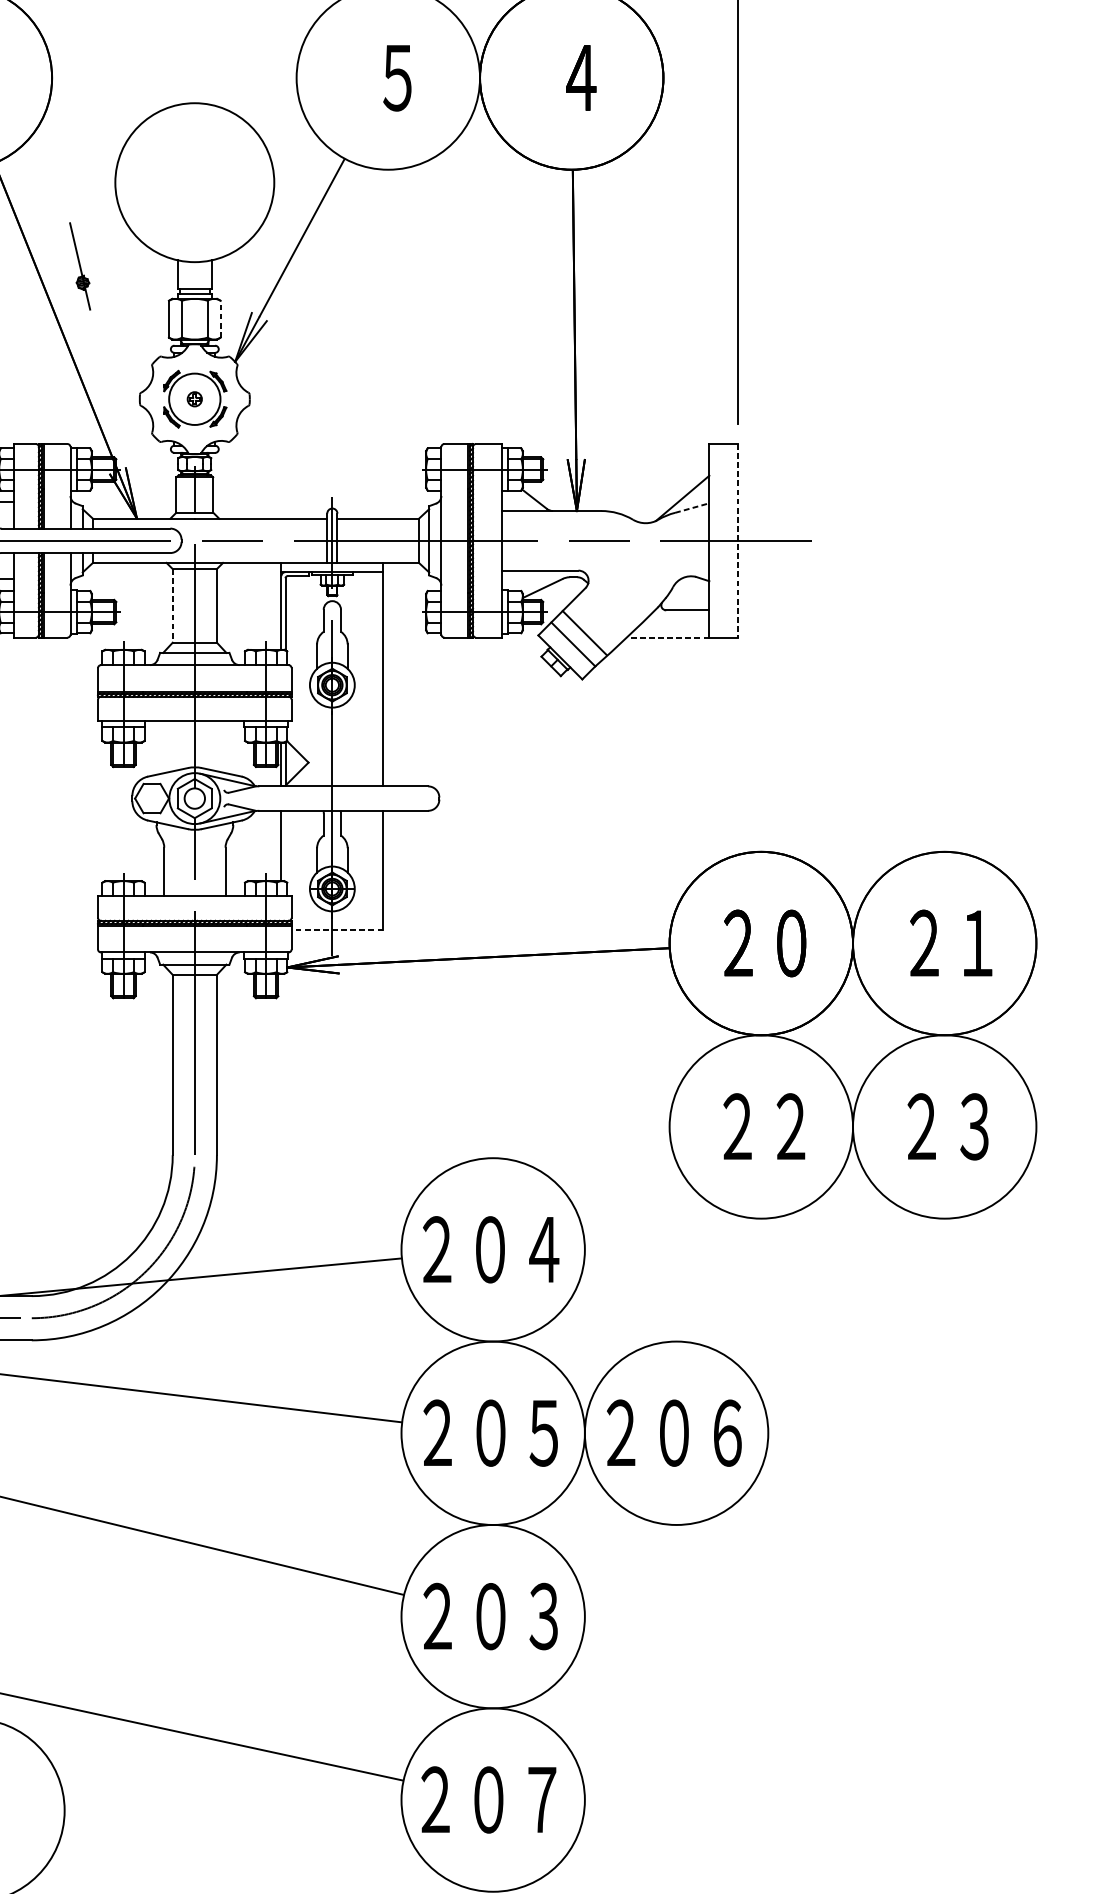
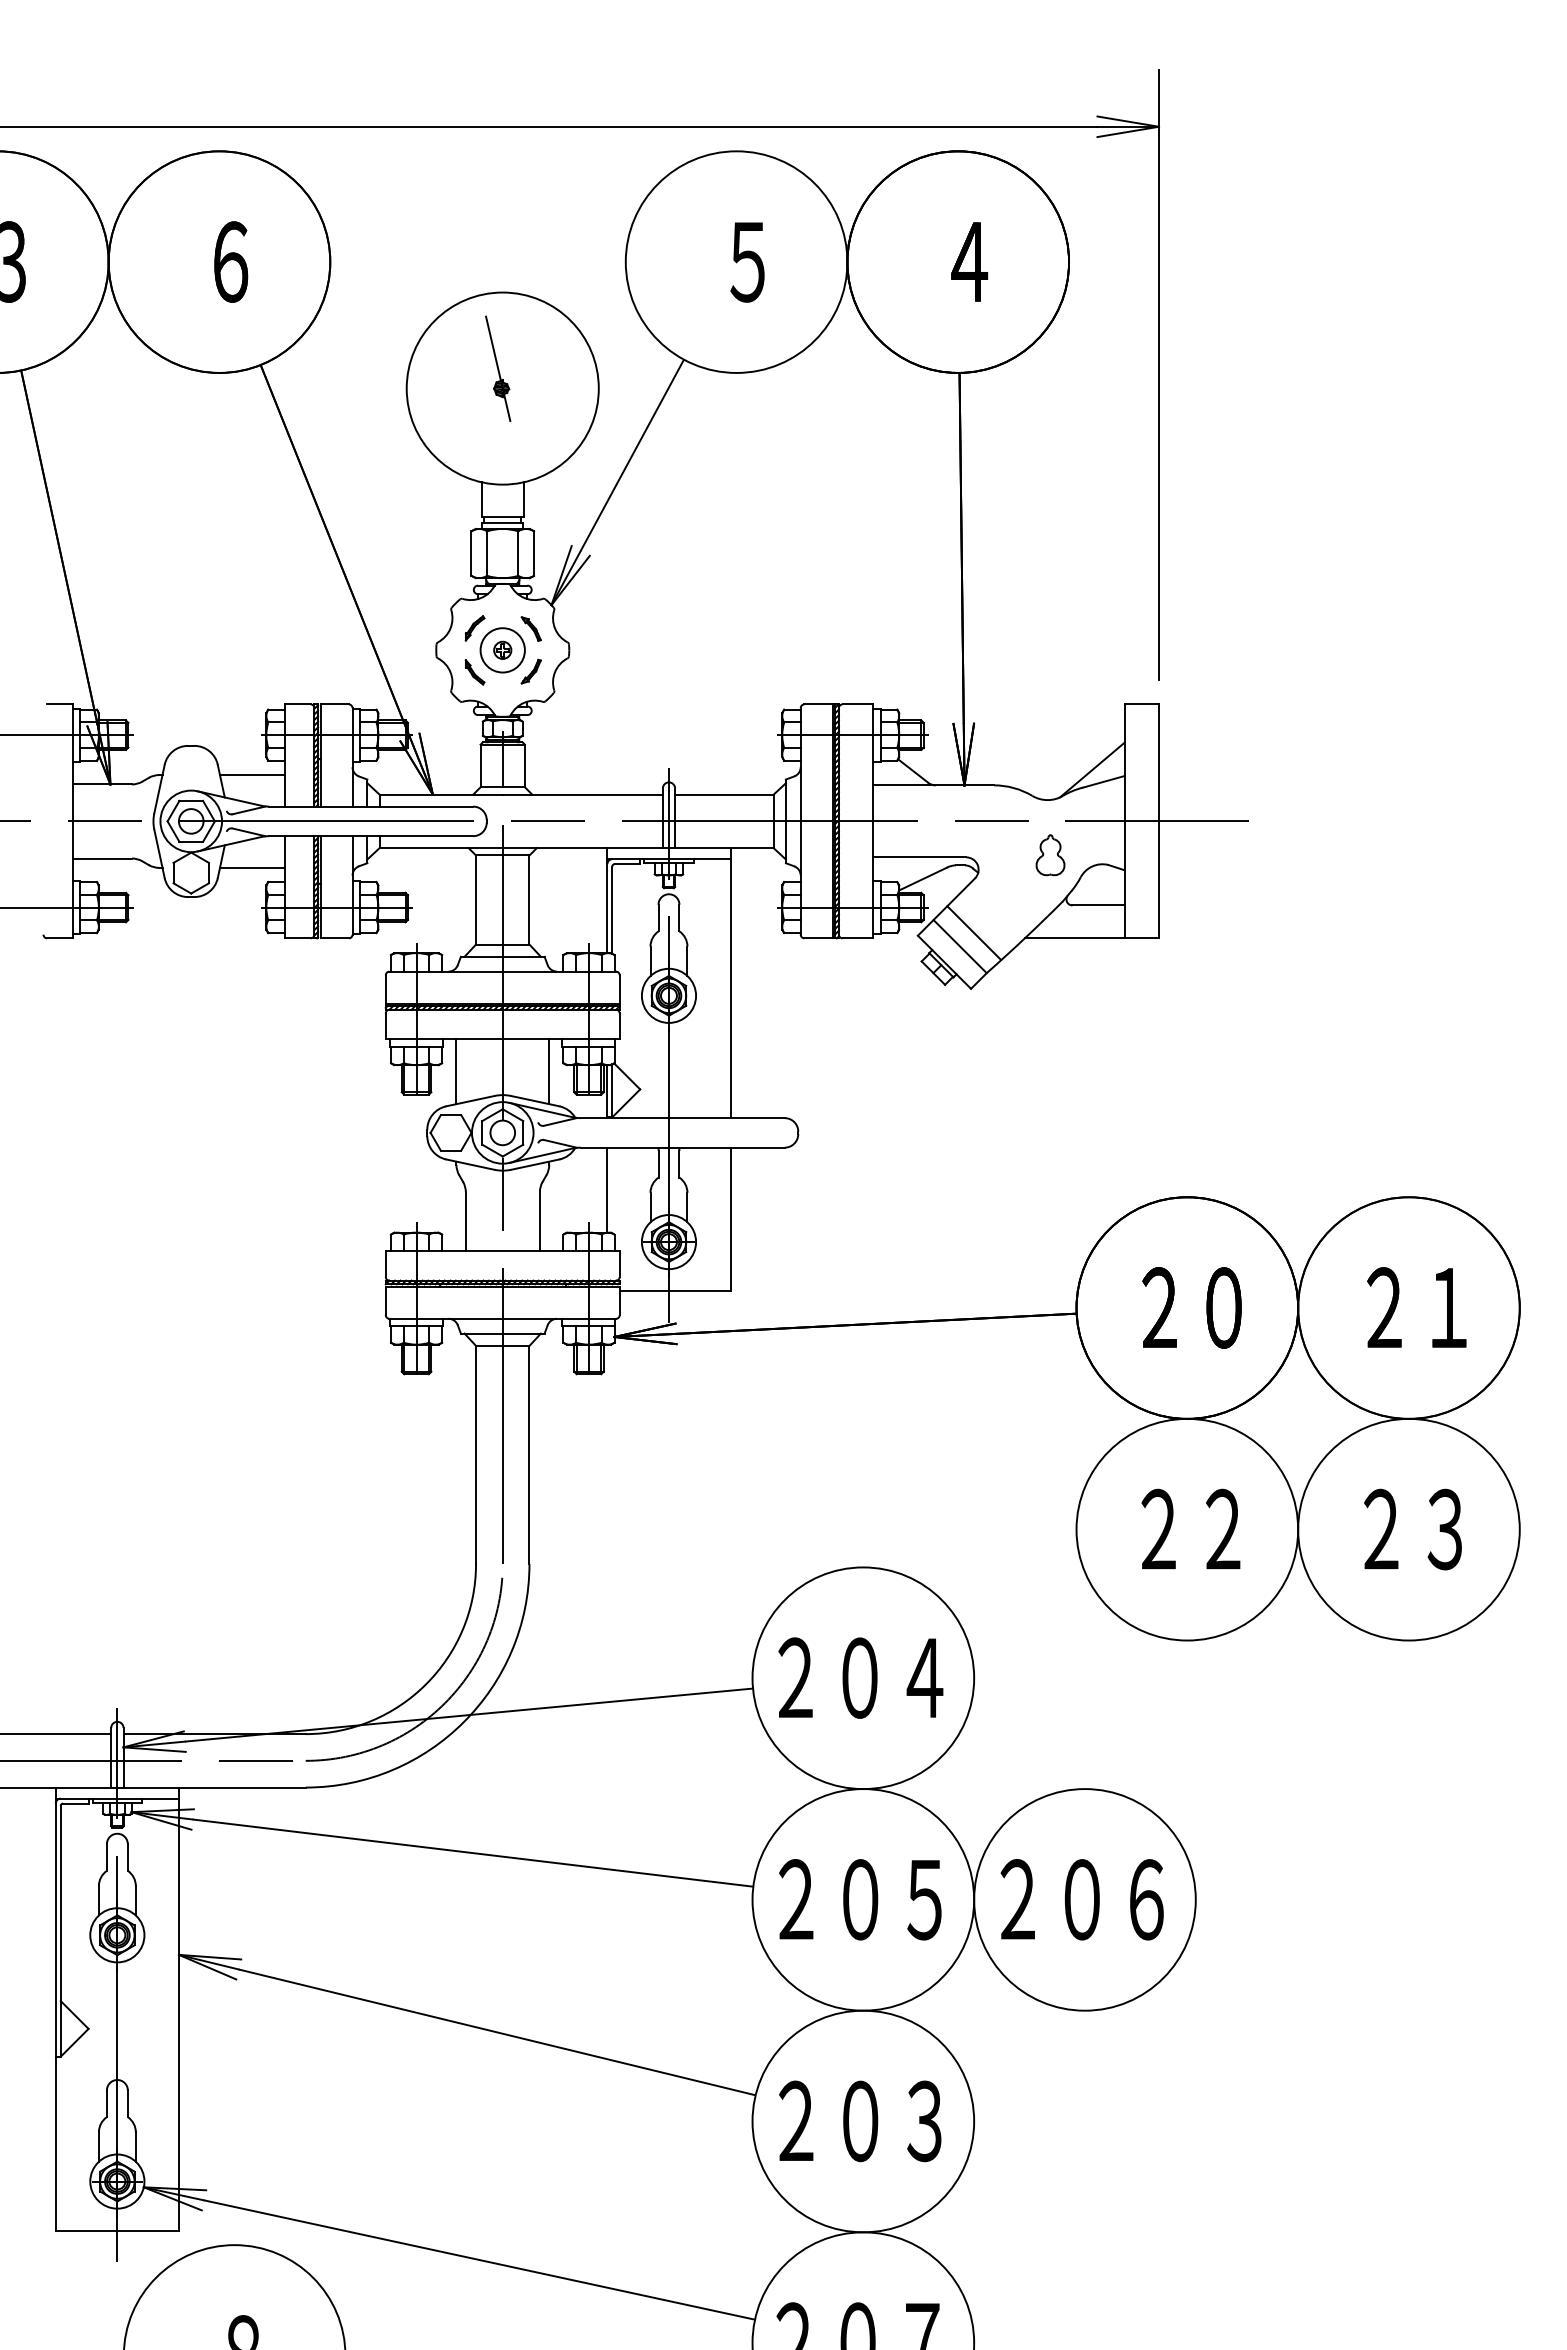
part: (80, 266) -> (498, 368), moved
line: (221, 319) -> (534, 553), dashed -> solid
circle: (194, 399) -> (502, 650), size x0.71
line: (692, 507) -> (1104, 781), dashed -> solid
line: (738, 540) -> (1159, 821), dashed -> solid
part: (648, 569) -> (1050, 855), added
line: (173, 606) -> (476, 900), dashed -> solid
line: (667, 637) -> (1074, 938), dashed -> solid
line: (156, 747) -> (456, 1071), added
line: (233, 747) -> (549, 1071), added
line: (336, 929) -> (674, 1291), dashed -> solid

